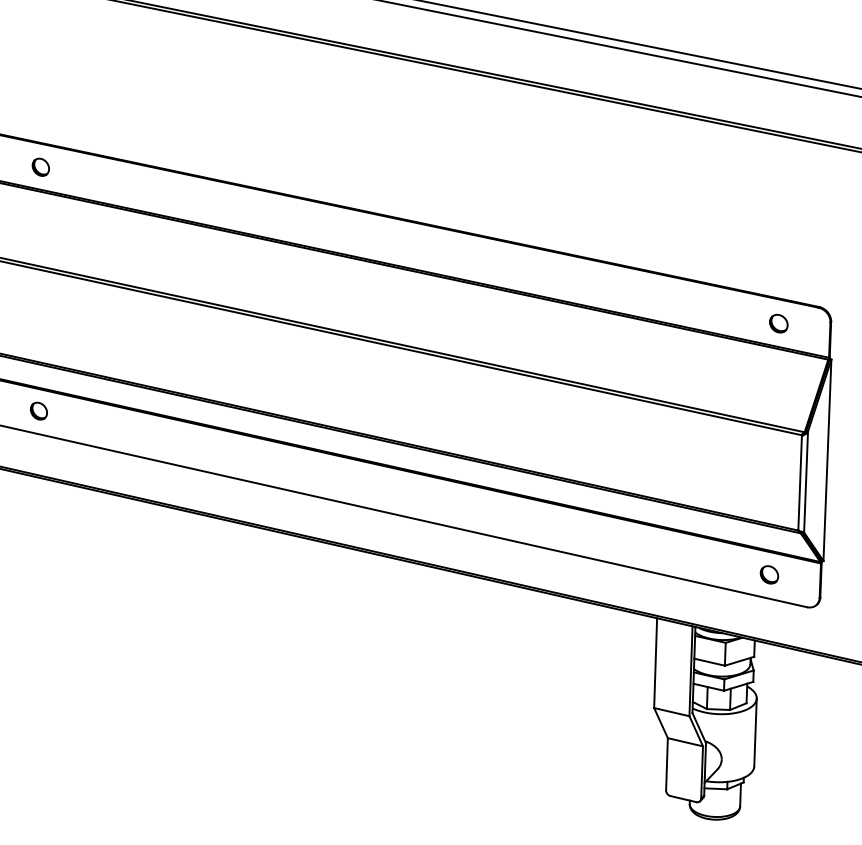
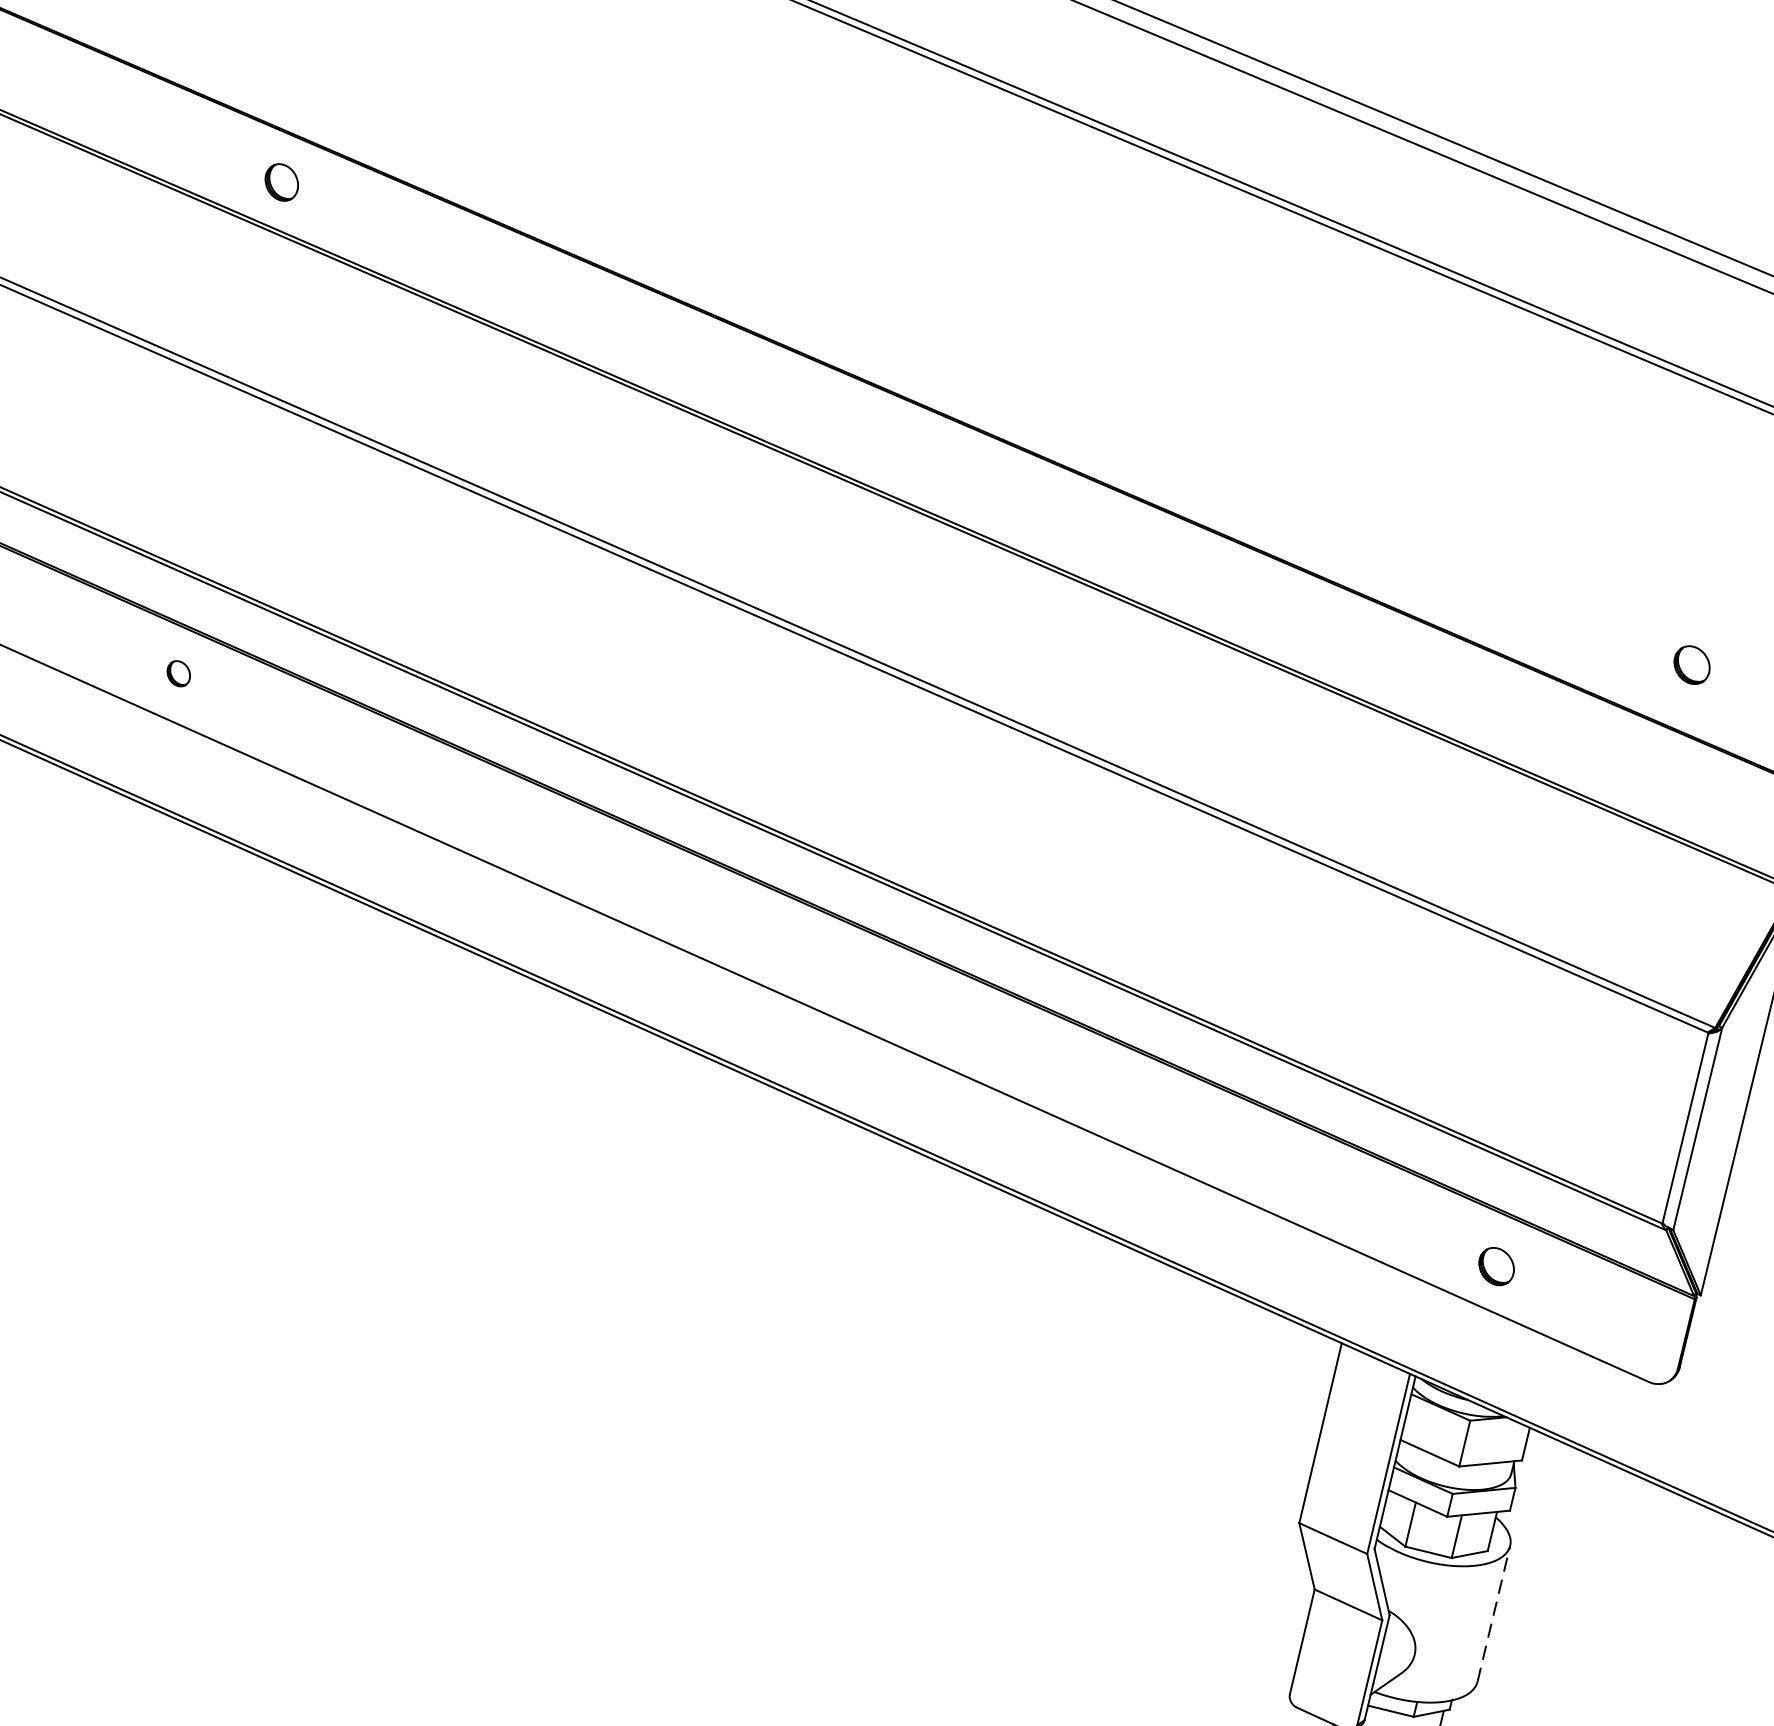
part: (778, 323) -> (1691, 664), moved
part: (38, 410) -> (178, 672), size x0.7
part: (769, 574) -> (1496, 1265), moved
line: (755, 732) -> (1493, 1613), solid -> dashed

